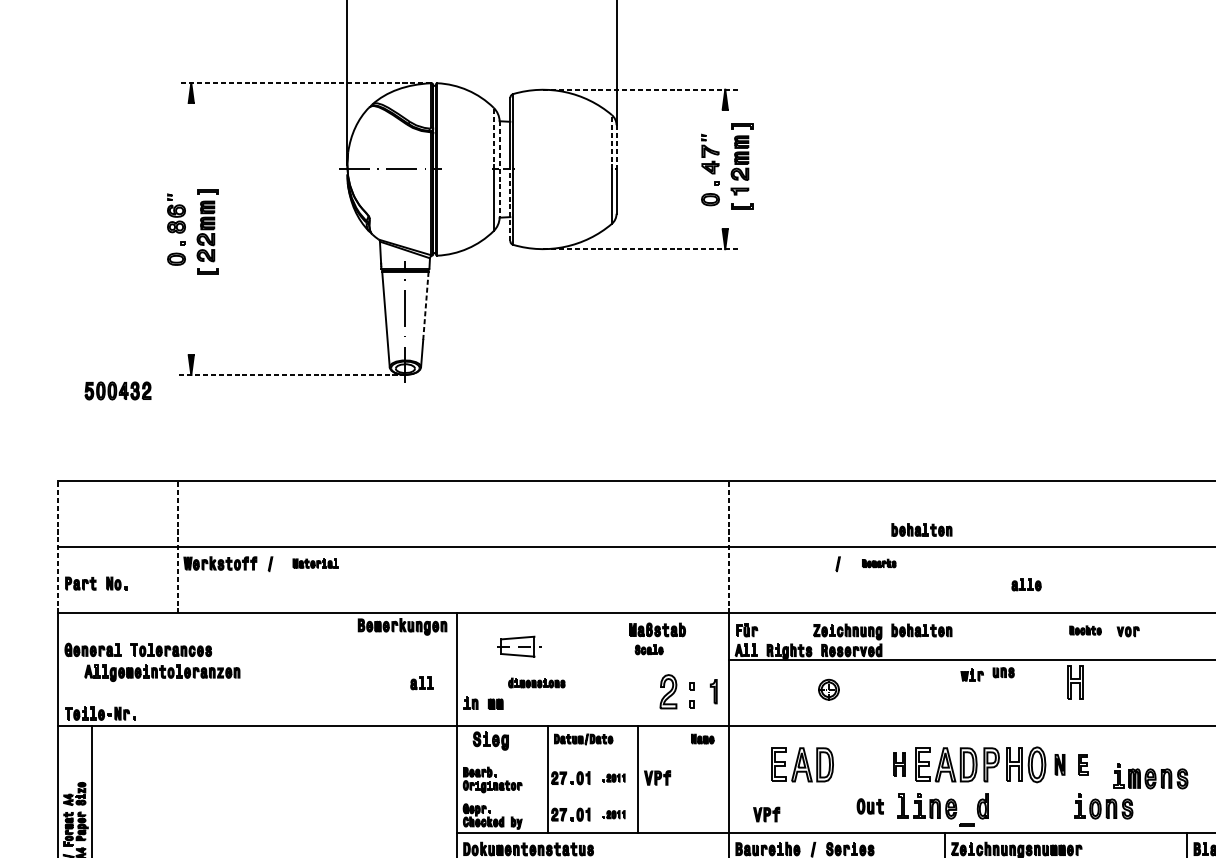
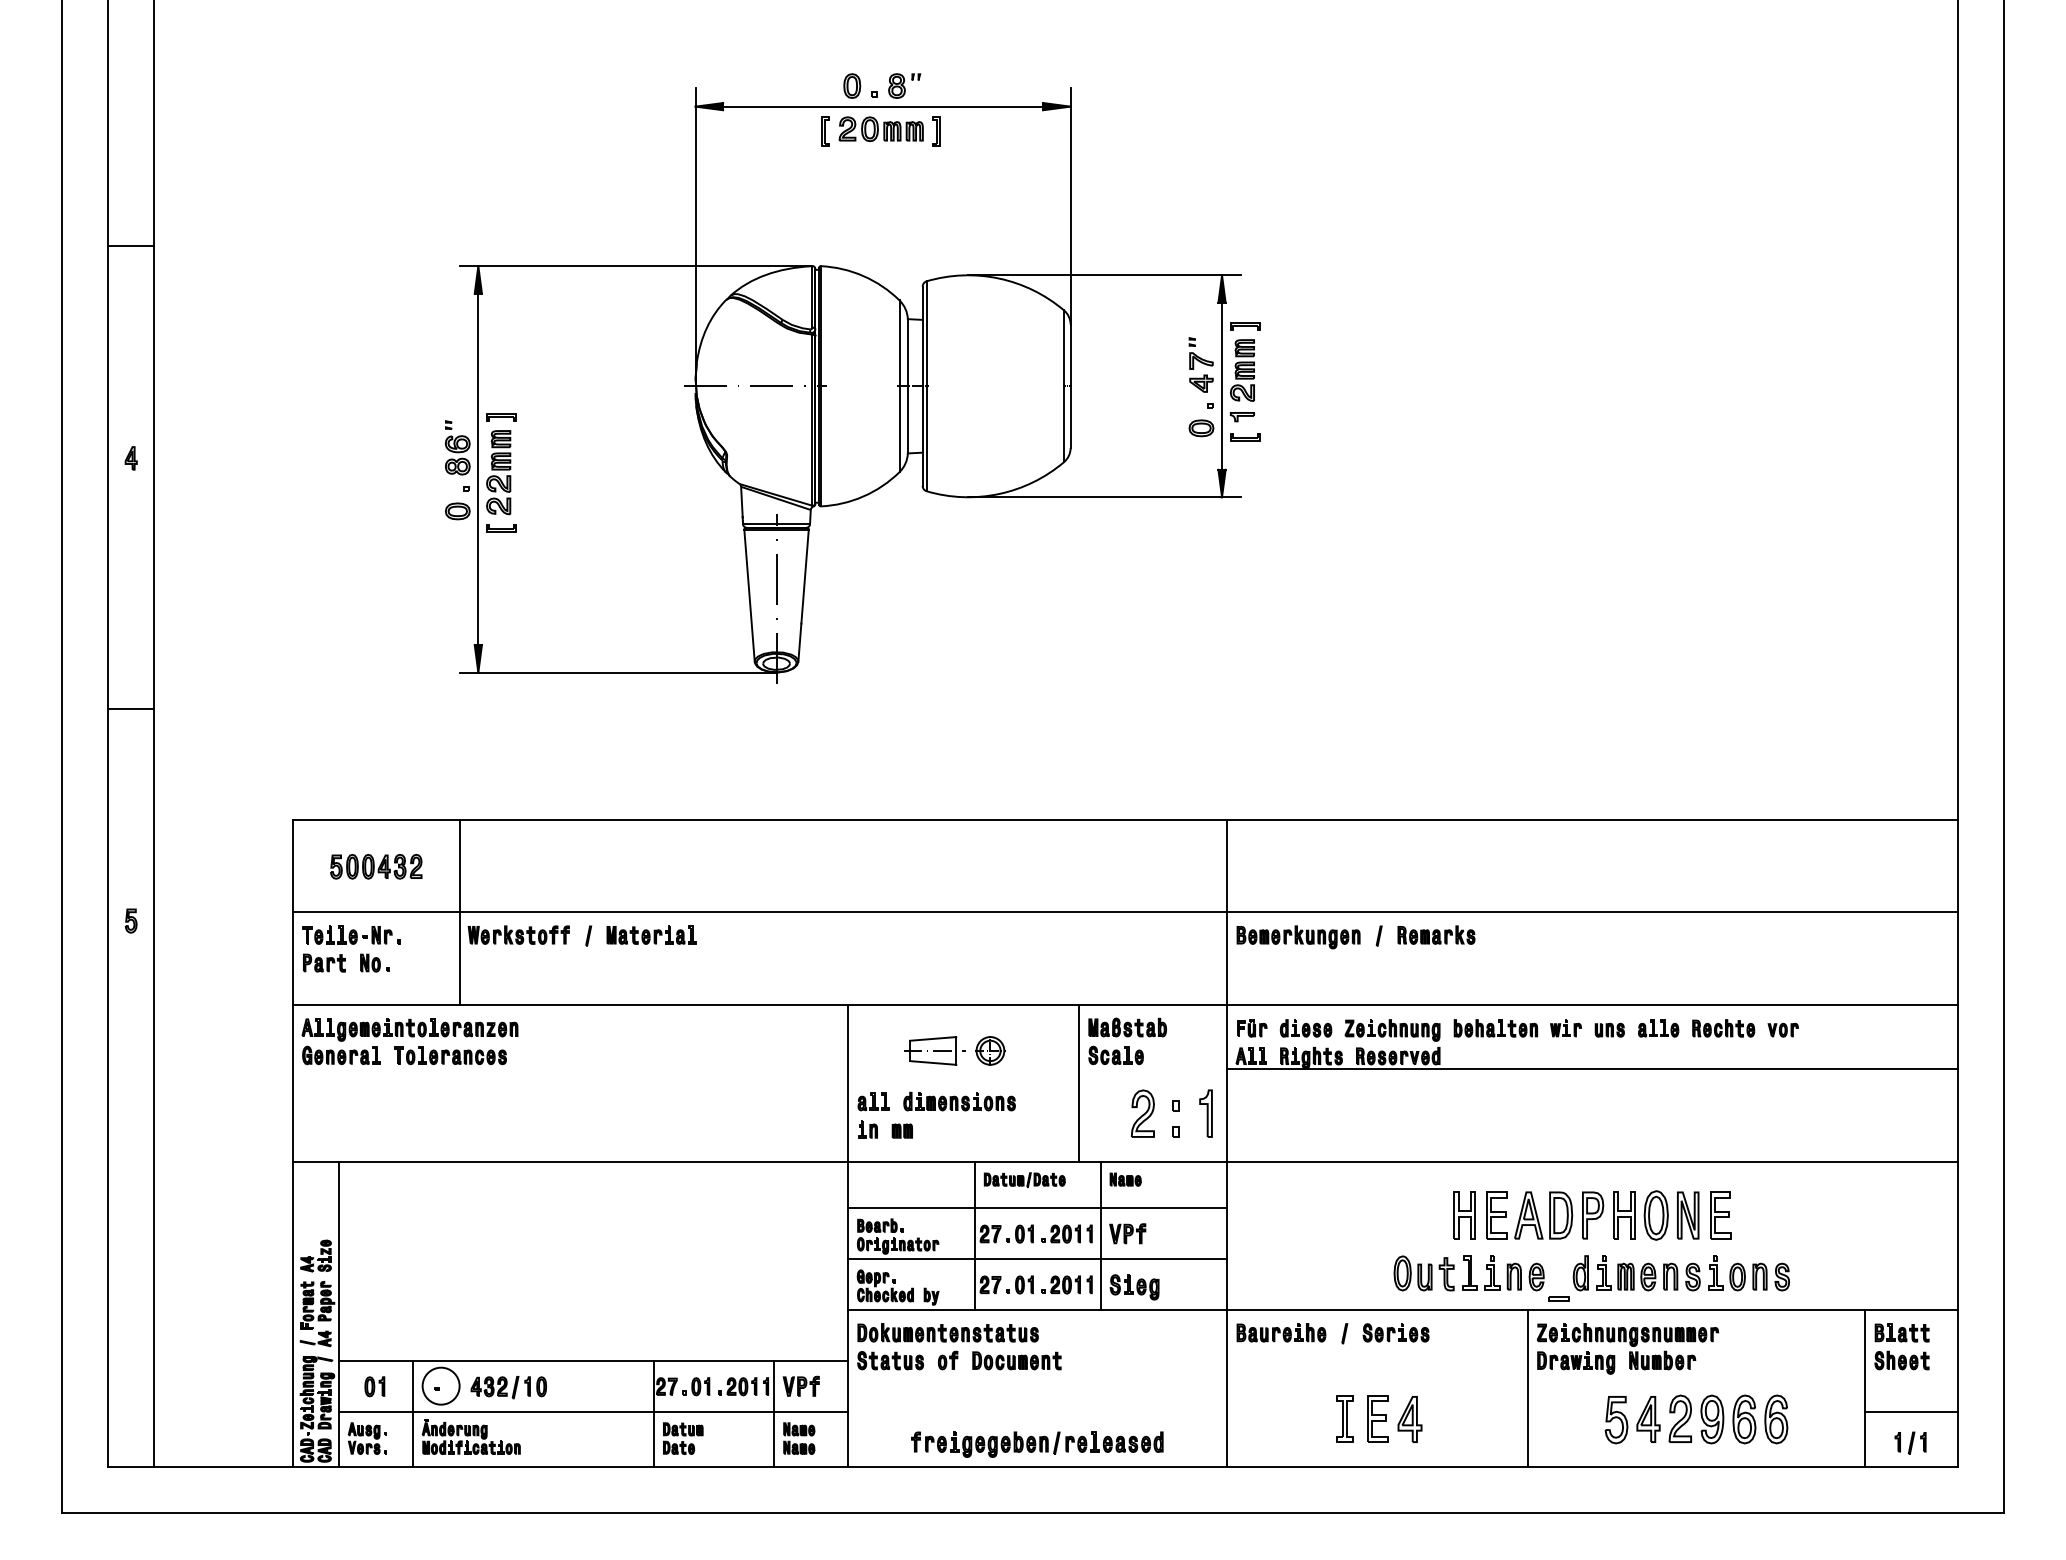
line: (304, 83) -> (635, 266), dashed -> solid
line: (640, 89) -> (1104, 275), dashed -> solid
line: (493, 138) -> (899, 343), dashed -> solid
line: (612, 142) -> (1064, 348), dashed -> solid
line: (616, 147) -> (1070, 355), dashed -> solid
line: (725, 168) -> (1222, 385), added
line: (499, 169) -> (907, 386), dashed -> solid
line: (510, 205) -> (922, 436), dashed -> solid
line: (191, 229) -> (478, 469), added
line: (640, 249) -> (1104, 497), dashed -> solid
line: (426, 306) -> (805, 576), dashed -> solid
line: (291, 374) -> (617, 672), dashed -> solid
part: (118, 390) -> (376, 866), moved
part: (921, 530) -> (1495, 888), removed
line: (58, 546) -> (293, 911), dashed -> solid
line: (177, 546) -> (459, 911), dashed -> solid
line: (729, 546) -> (1227, 911), dashed -> solid
part: (315, 563) -> (651, 934), size x1.43
part: (879, 563) -> (1436, 934), size x1.67
part: (1026, 584) -> (1658, 1028), moved
part: (402, 626) -> (1298, 937), moved
part: (785, 630) -> (1305, 1028), added
part: (1085, 630) -> (1723, 1028), size x1.43
part: (648, 649) -> (1115, 1055), size x1.43
line: (622, 669) -> (1079, 1082), added
part: (161, 672) -> (409, 1029), moved
part: (1003, 672) -> (1609, 1029), moved
part: (971, 675) -> (1565, 1028), moved
part: (421, 682) -> (873, 1101), moved
part: (536, 682) -> (959, 1101), size x1.43
part: (1075, 682) -> (1709, 1100), removed
part: (828, 689) -> (990, 1050), moved
part: (713, 691) -> (1205, 1113), size x1.43
part: (100, 713) -> (351, 934), moved
part: (702, 738) -> (1125, 1179), moved
part: (490, 741) -> (1134, 1287), moved
line: (592, 759) -> (1037, 1208), added
part: (802, 764) -> (1329, 1215), removed
part: (899, 764) -> (1464, 1215), size x1.43
part: (1060, 764) -> (1688, 1215), size x1.67
part: (1083, 764) -> (1720, 1215), size x1.67
part: (1150, 776) -> (1648, 1273), moved
part: (613, 777) -> (1066, 1233), size x1.67
line: (592, 796) -> (1037, 1259), added
part: (869, 806) -> (1423, 1273), size x1.67
part: (613, 814) -> (1066, 1284), size x1.67
part: (766, 814) -> (1279, 1284), removed

